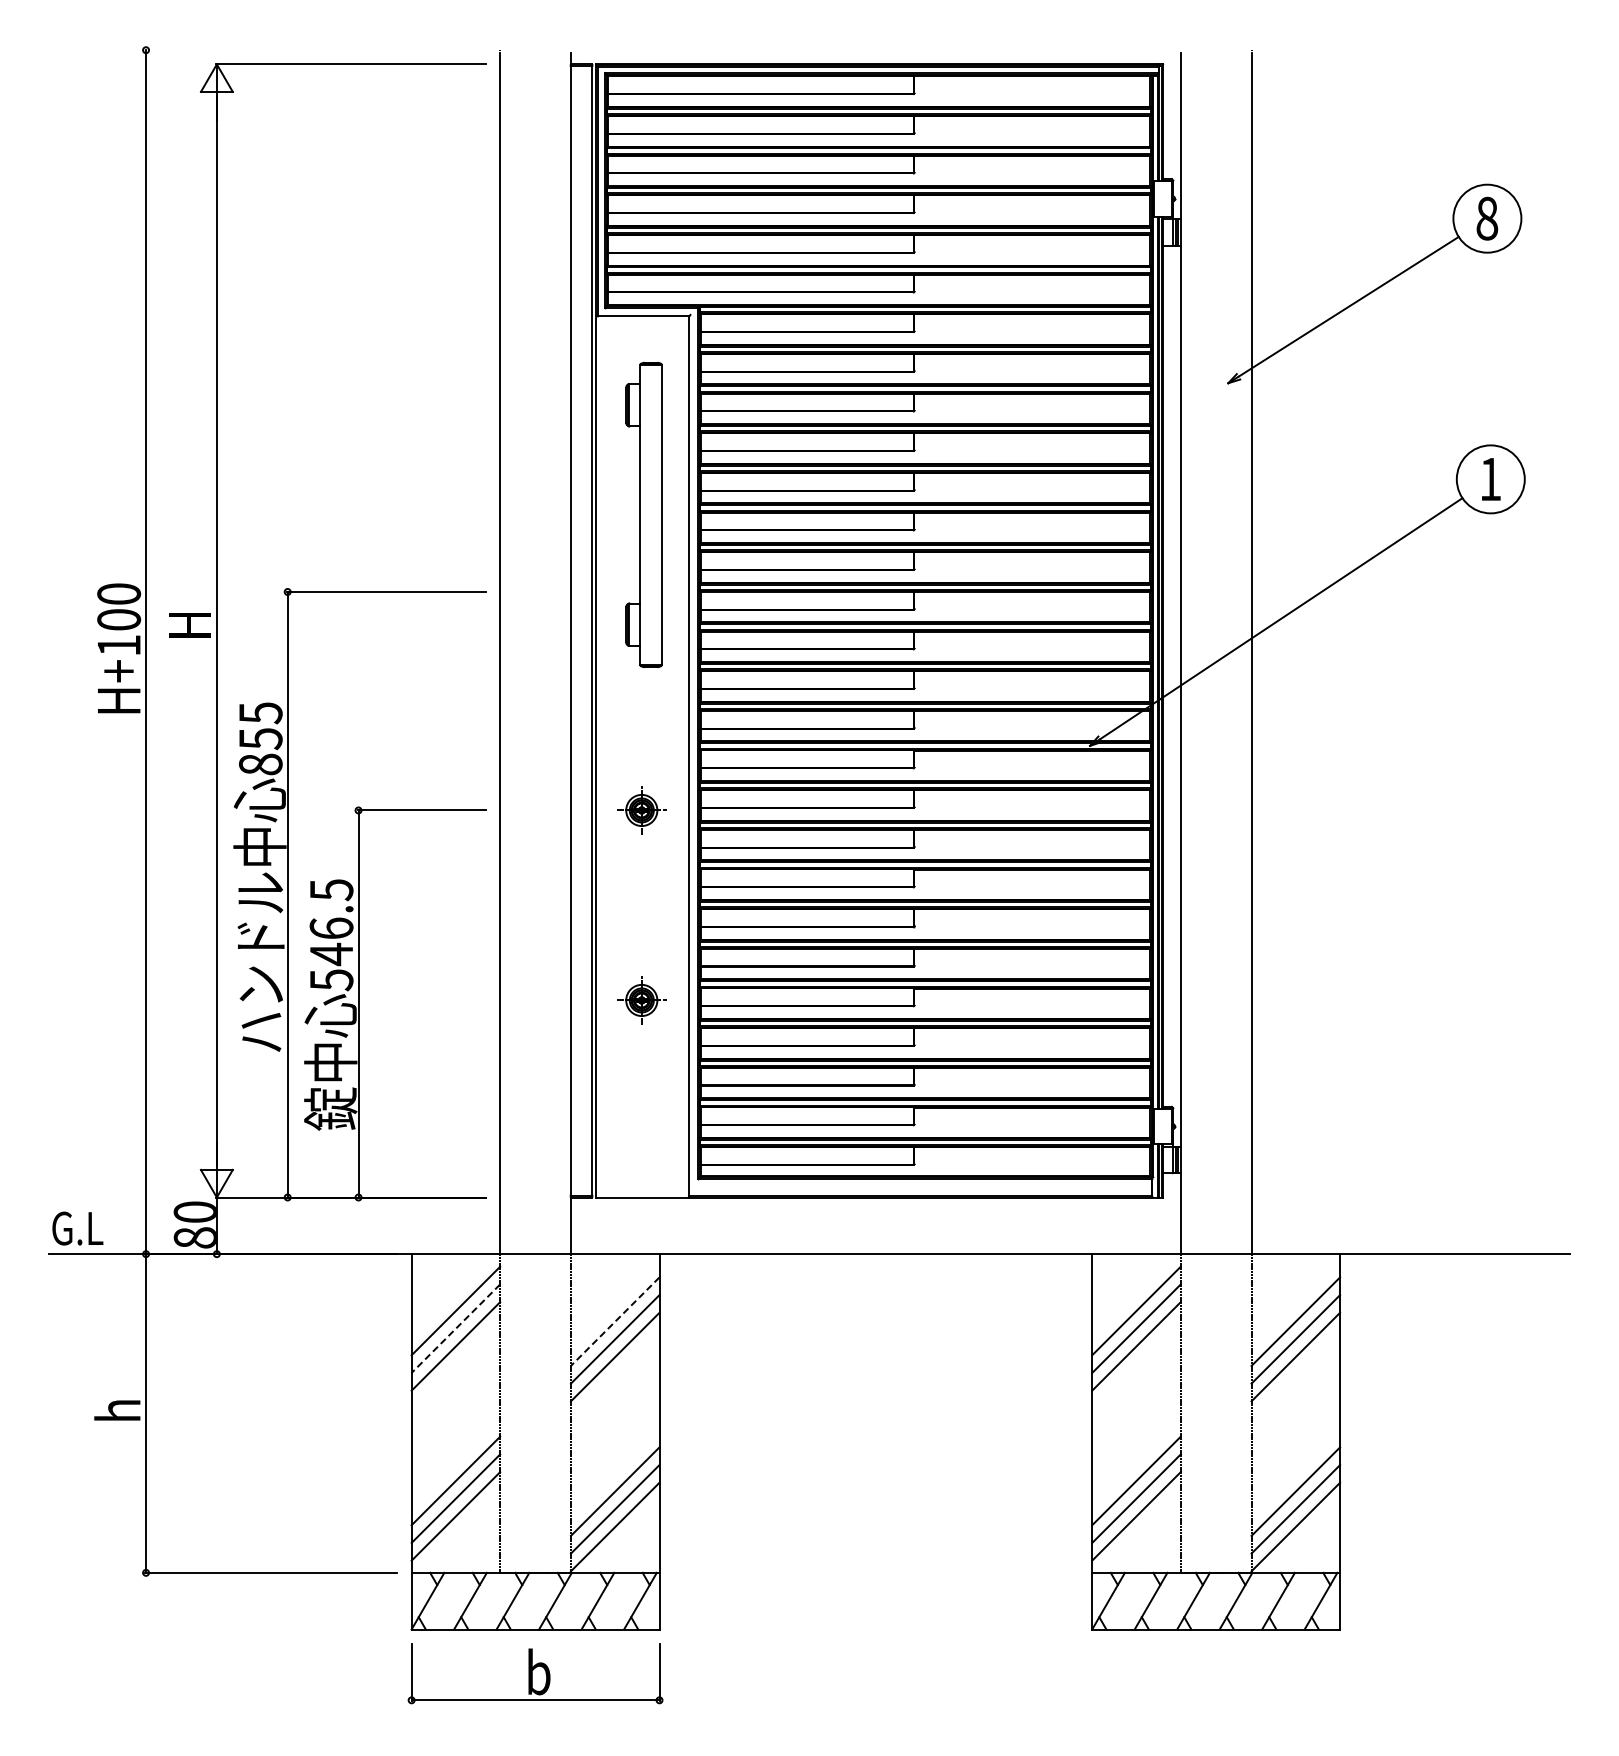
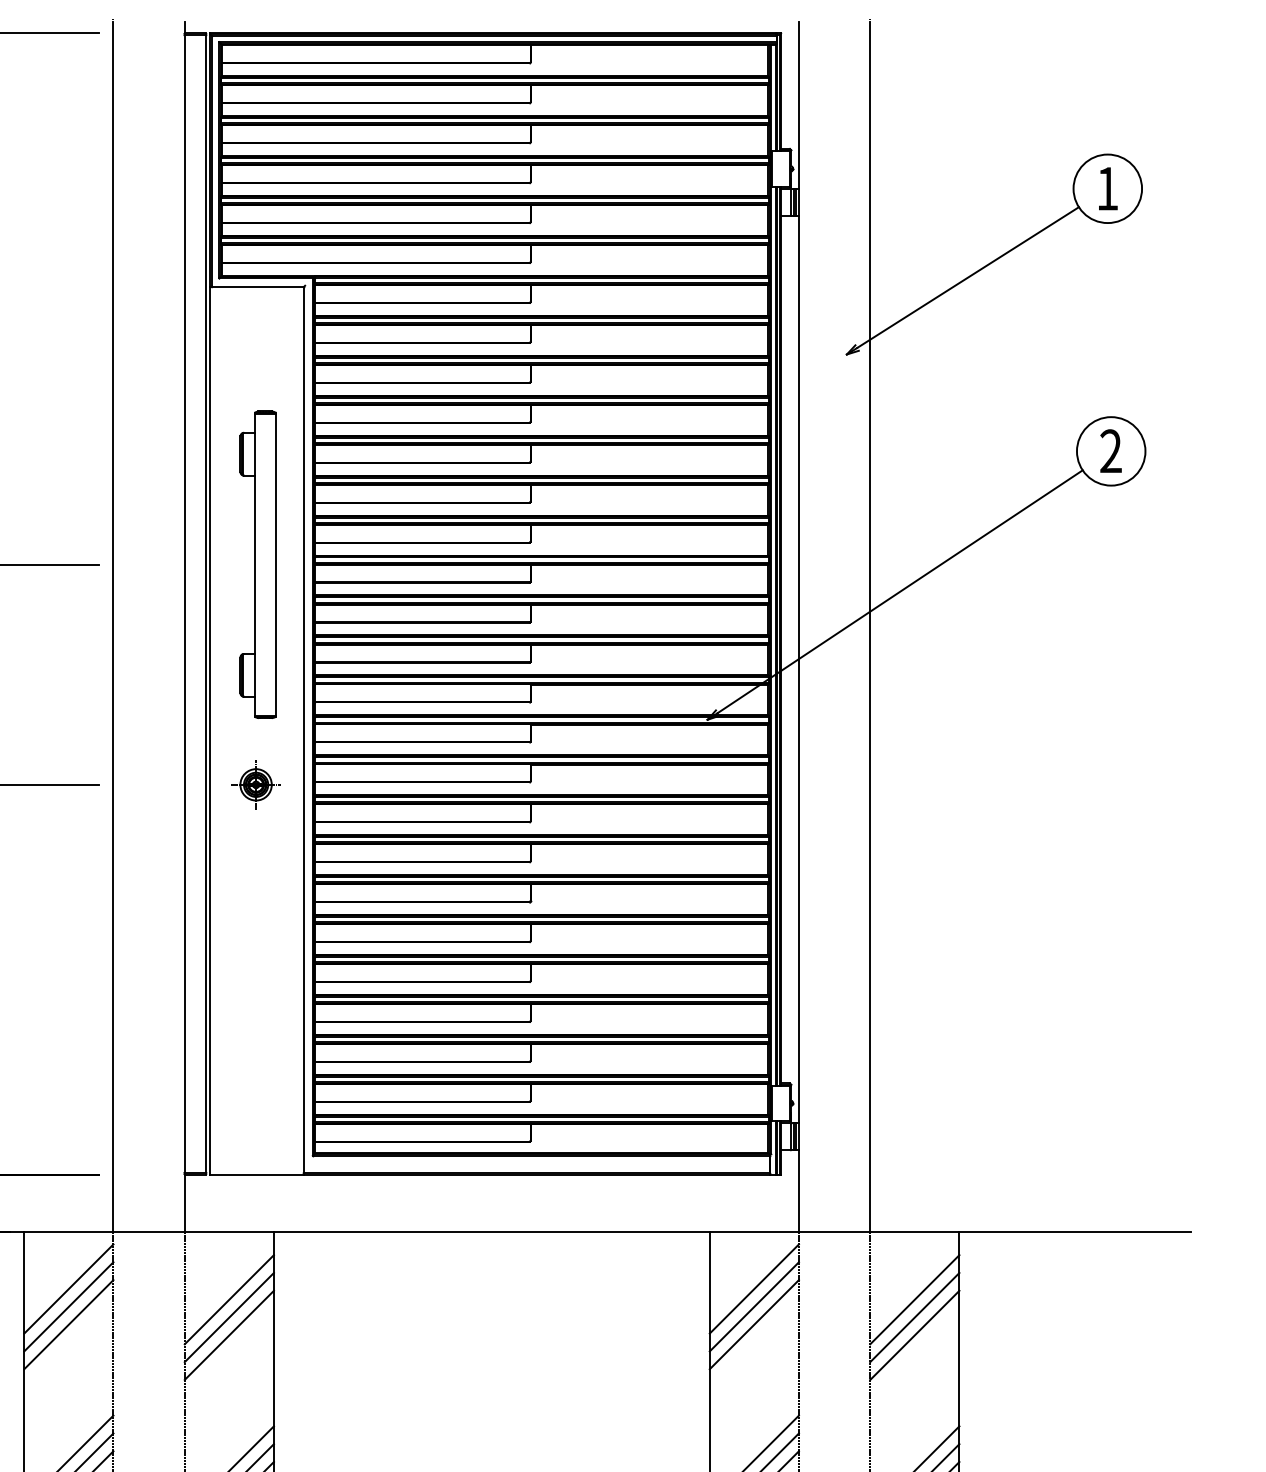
text: (1487, 218) -> (1107, 188), 8 -> 1
text: (1490, 478) -> (1110, 450), 1 -> 2
part: (643, 514) -> (257, 564), moved
part: (641, 1000) -> (255, 976), removed
line: (615, 1321) -> (229, 1299), dashed -> solid
line: (455, 1328) -> (68, 1306), dashed -> solid

